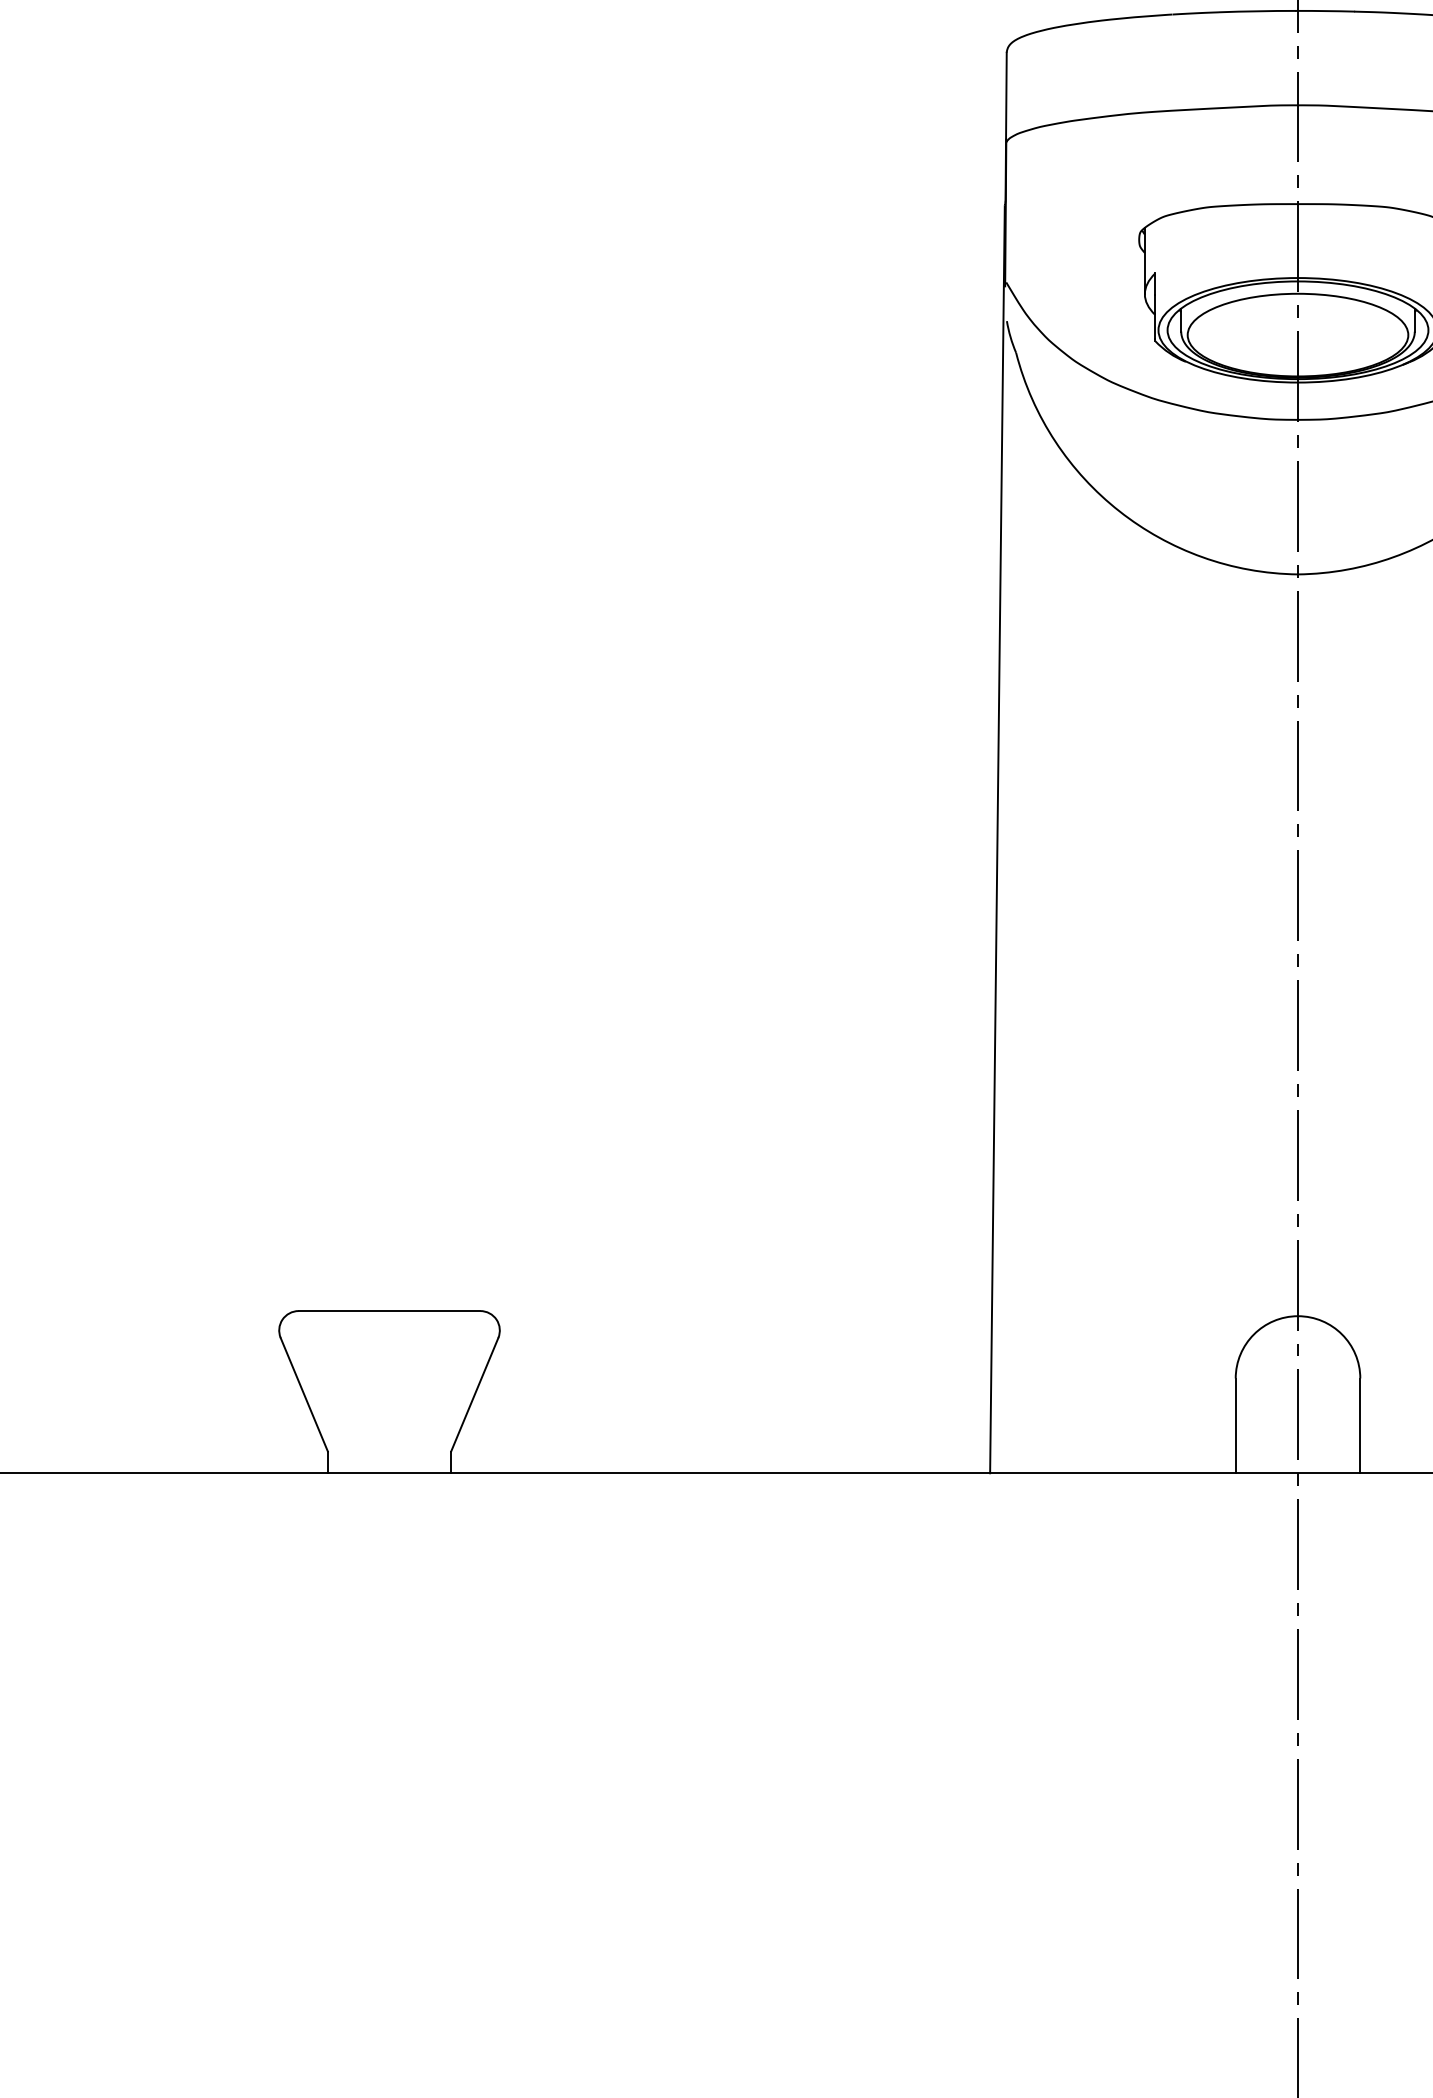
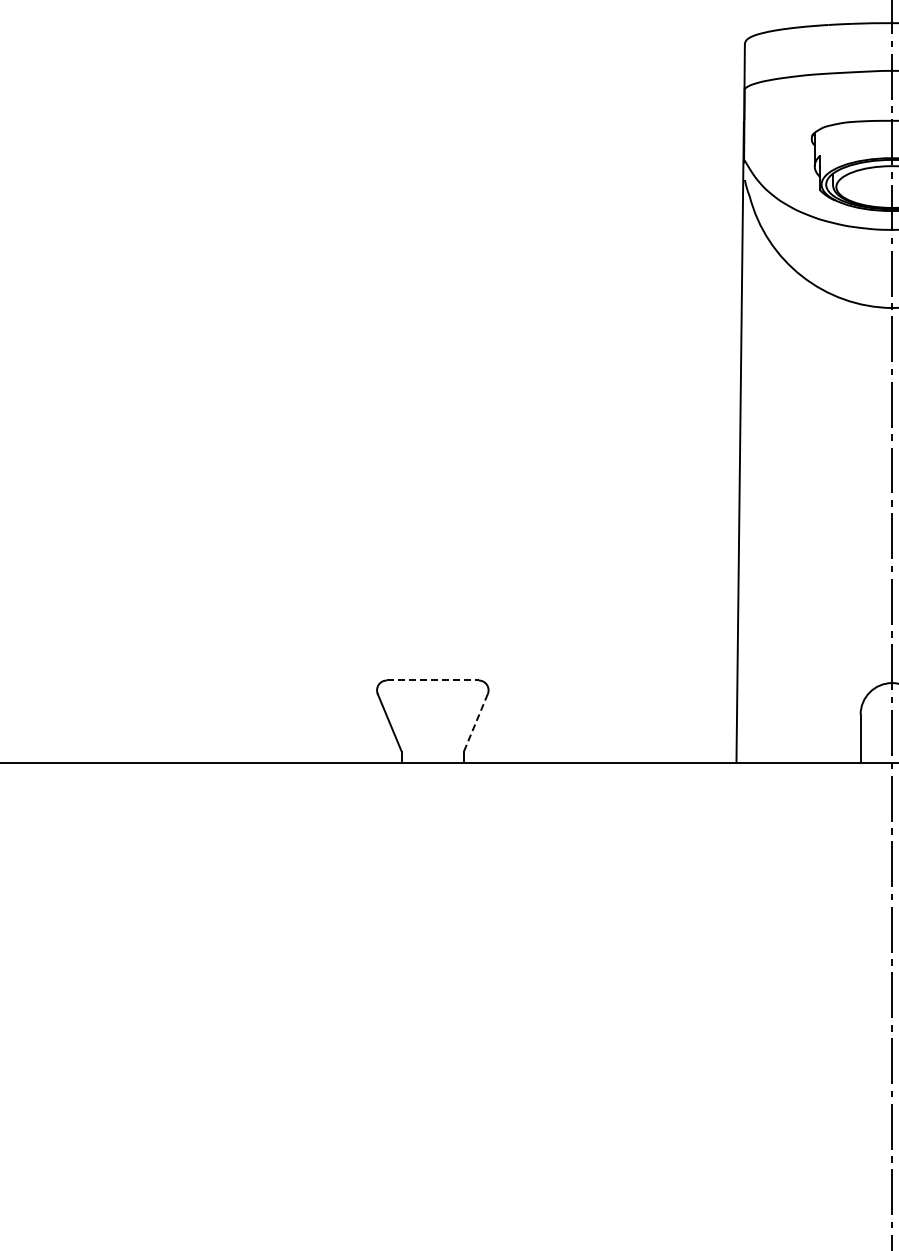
line: (388, 1311) -> (432, 680), solid -> dashed
line: (473, 1396) -> (475, 723), solid -> dashed

